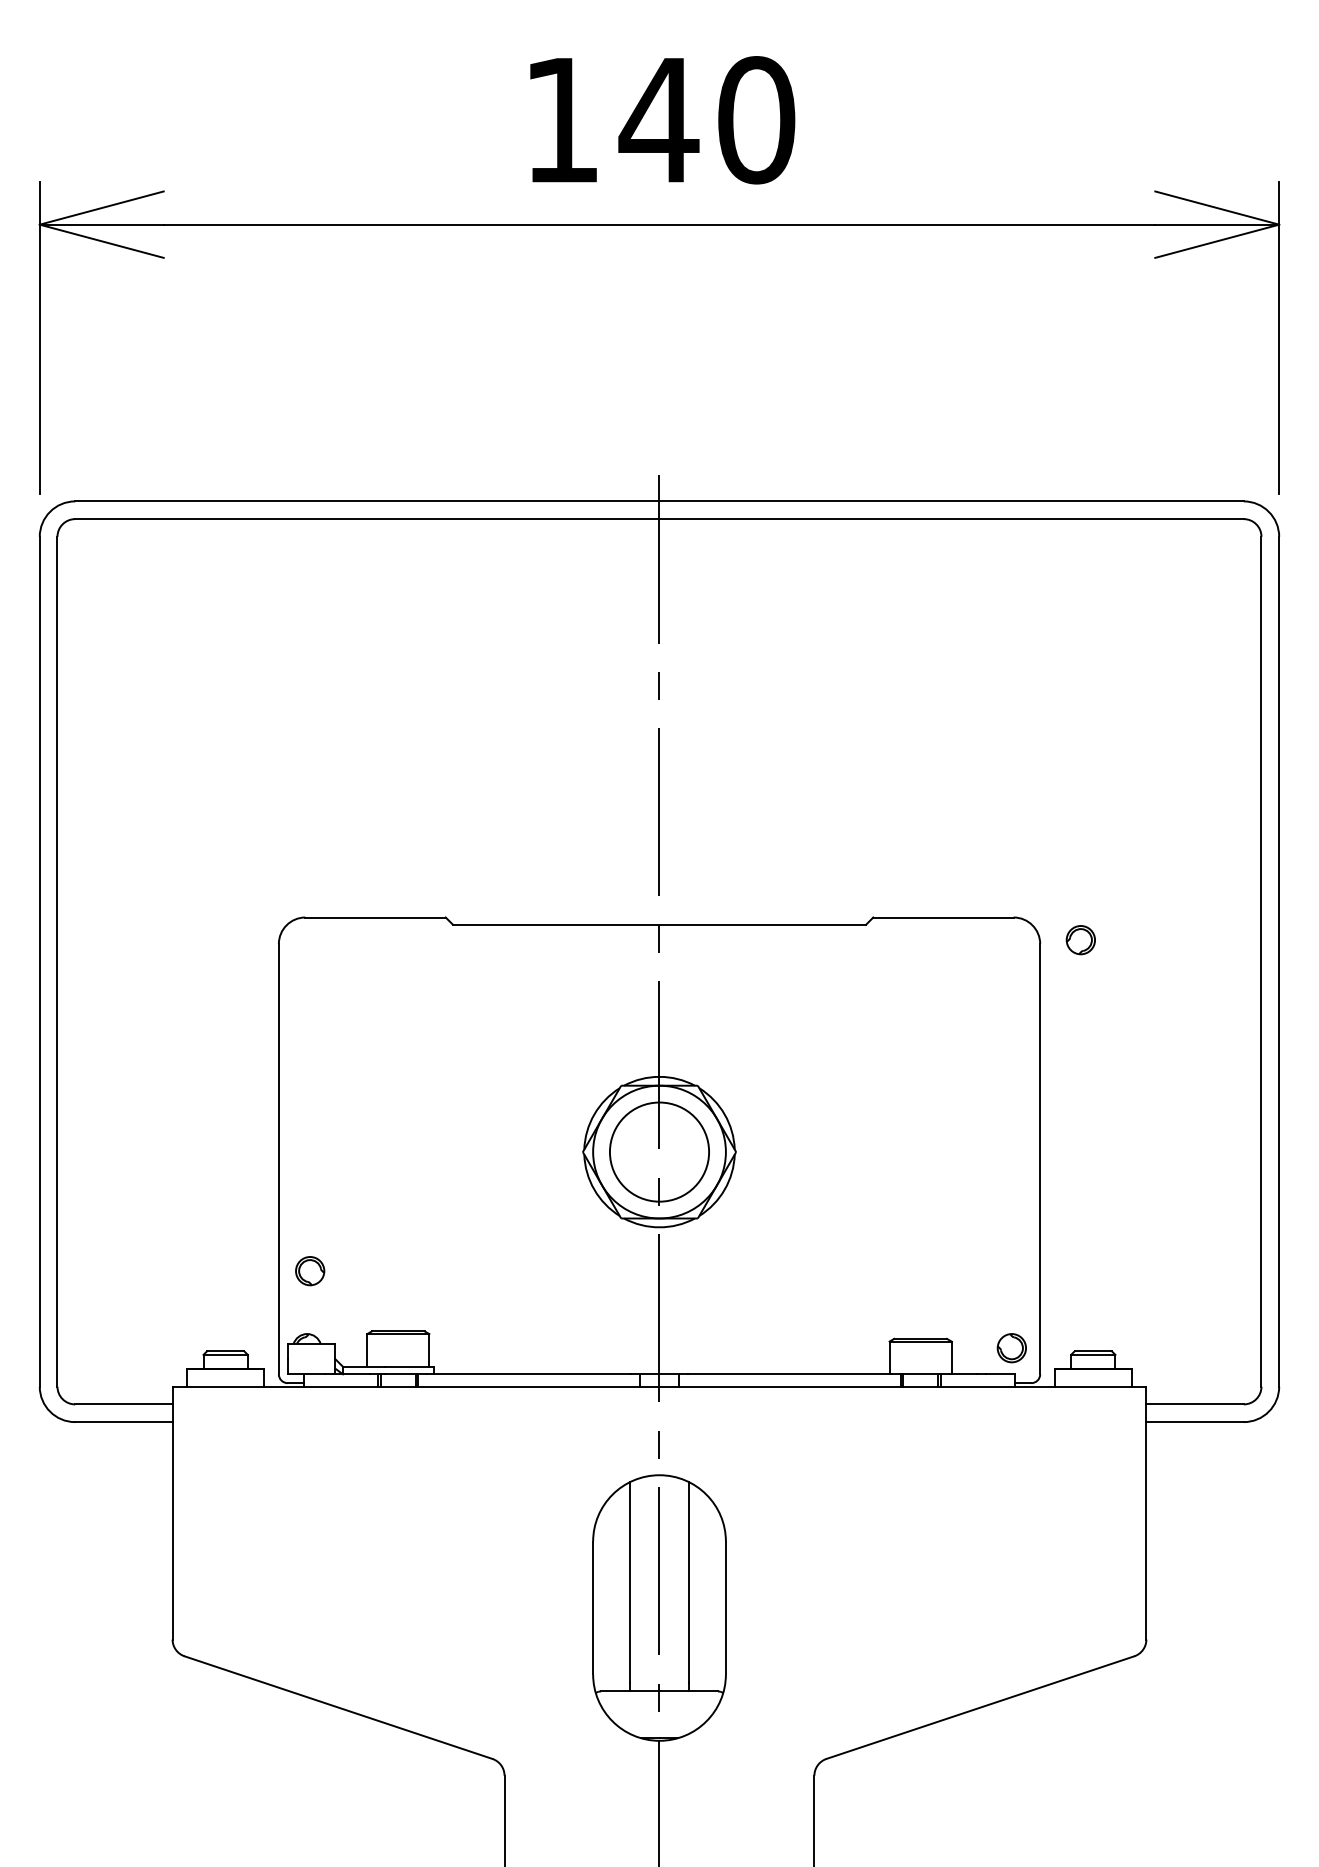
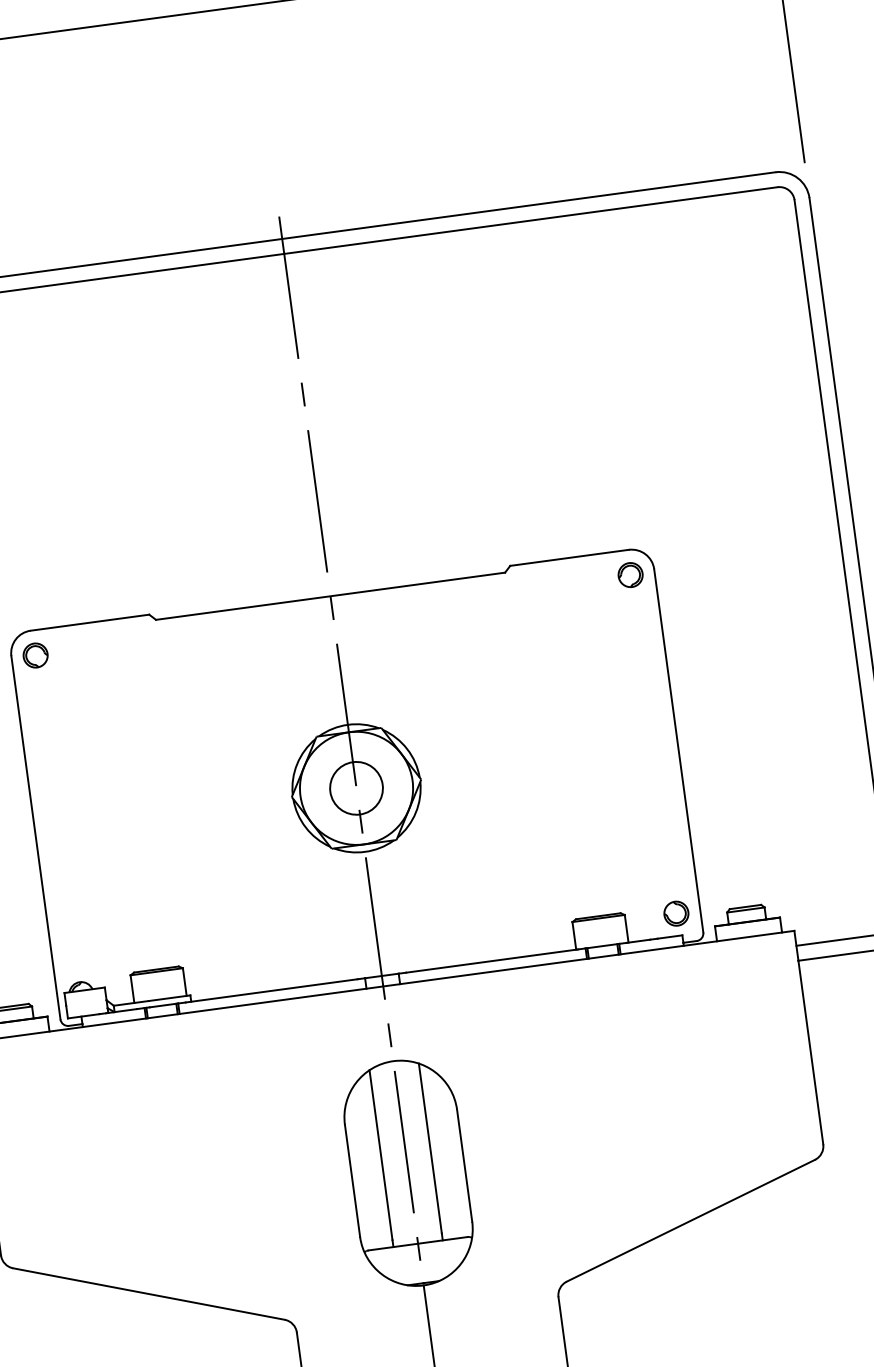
part: (1080, 940) -> (630, 575), moved
circle: (659, 1152) -> (356, 788), size x0.62
part: (310, 1271) -> (35, 655), moved

